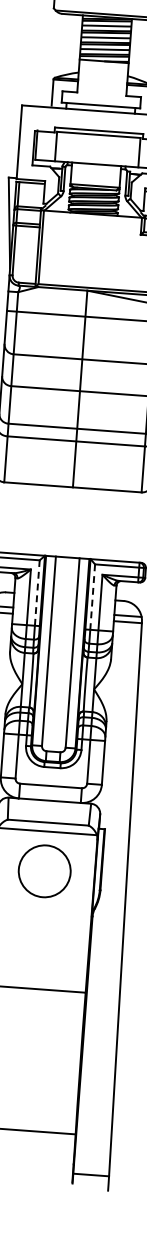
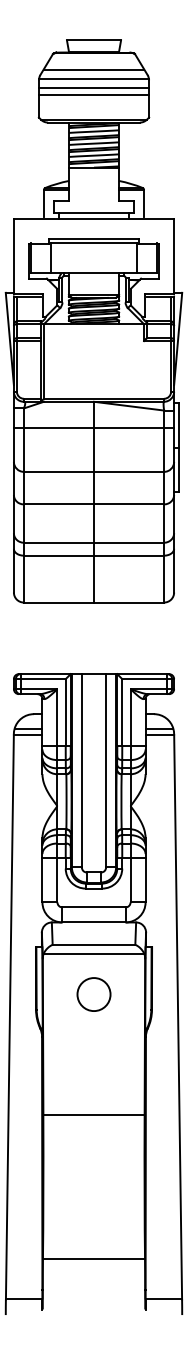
line: (37, 593) -> (65, 712), dashed -> solid
line: (92, 598) -> (122, 713), dashed -> solid
circle: (44, 871) -> (93, 994), size x0.62

